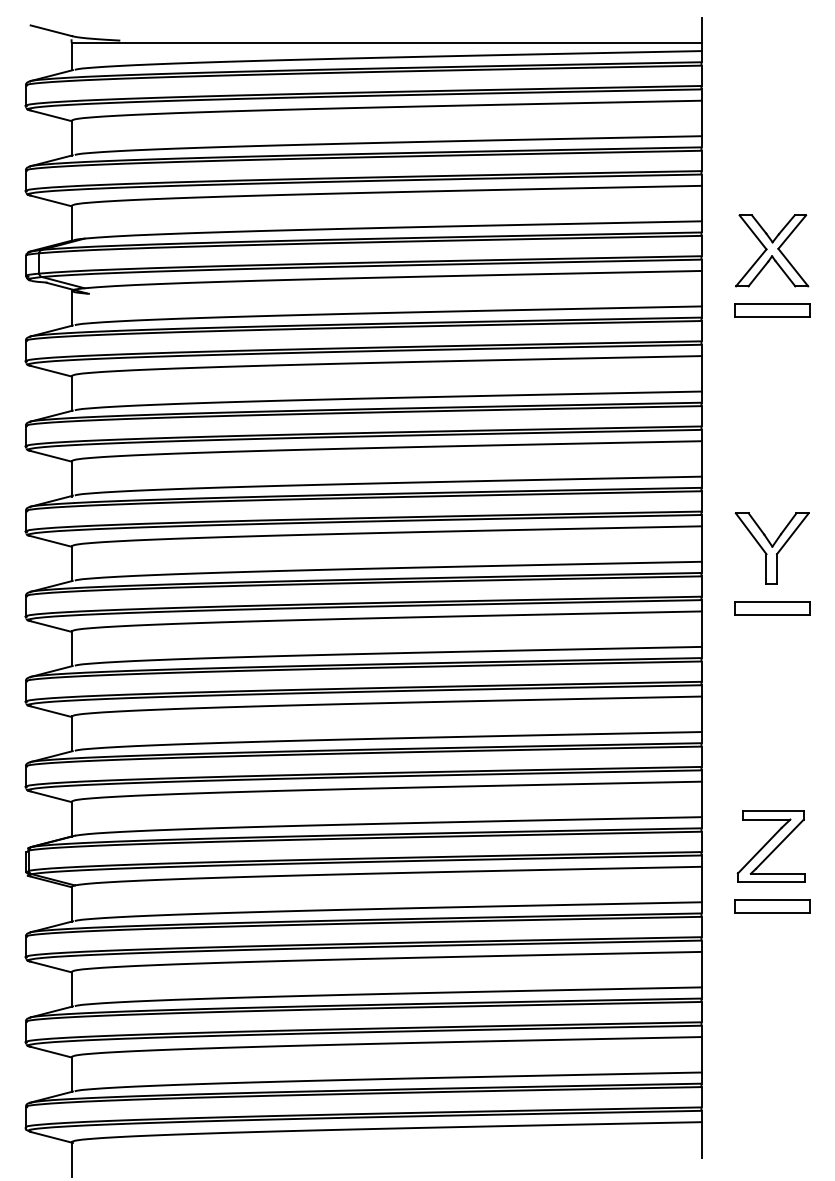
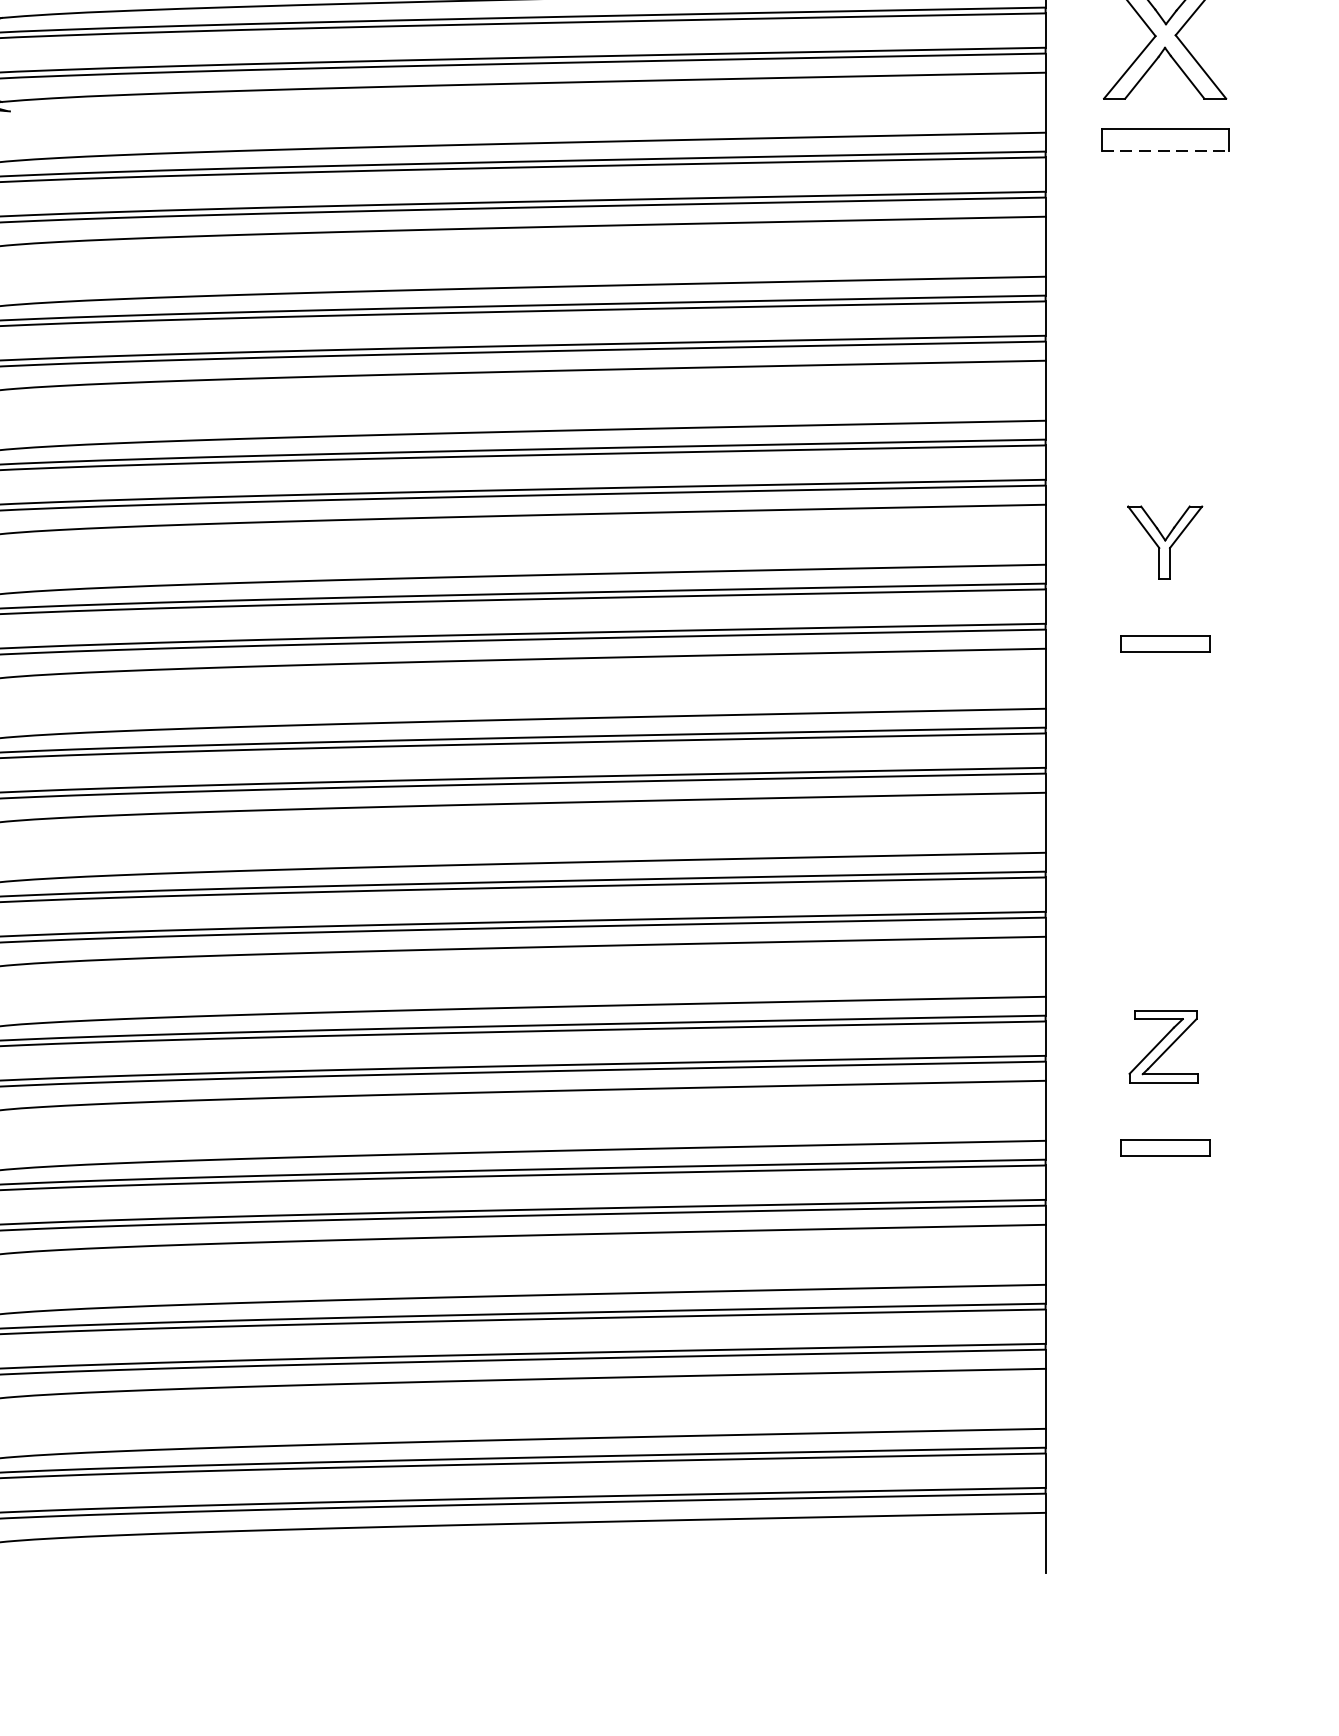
line: (772, 317) -> (1165, 151), solid -> dashed
part: (771, 548) -> (1164, 542), size x0.6
part: (772, 608) -> (1165, 643), size x0.7
part: (770, 846) -> (1162, 1046), size x0.6
part: (772, 906) -> (1165, 1147), size x0.7

